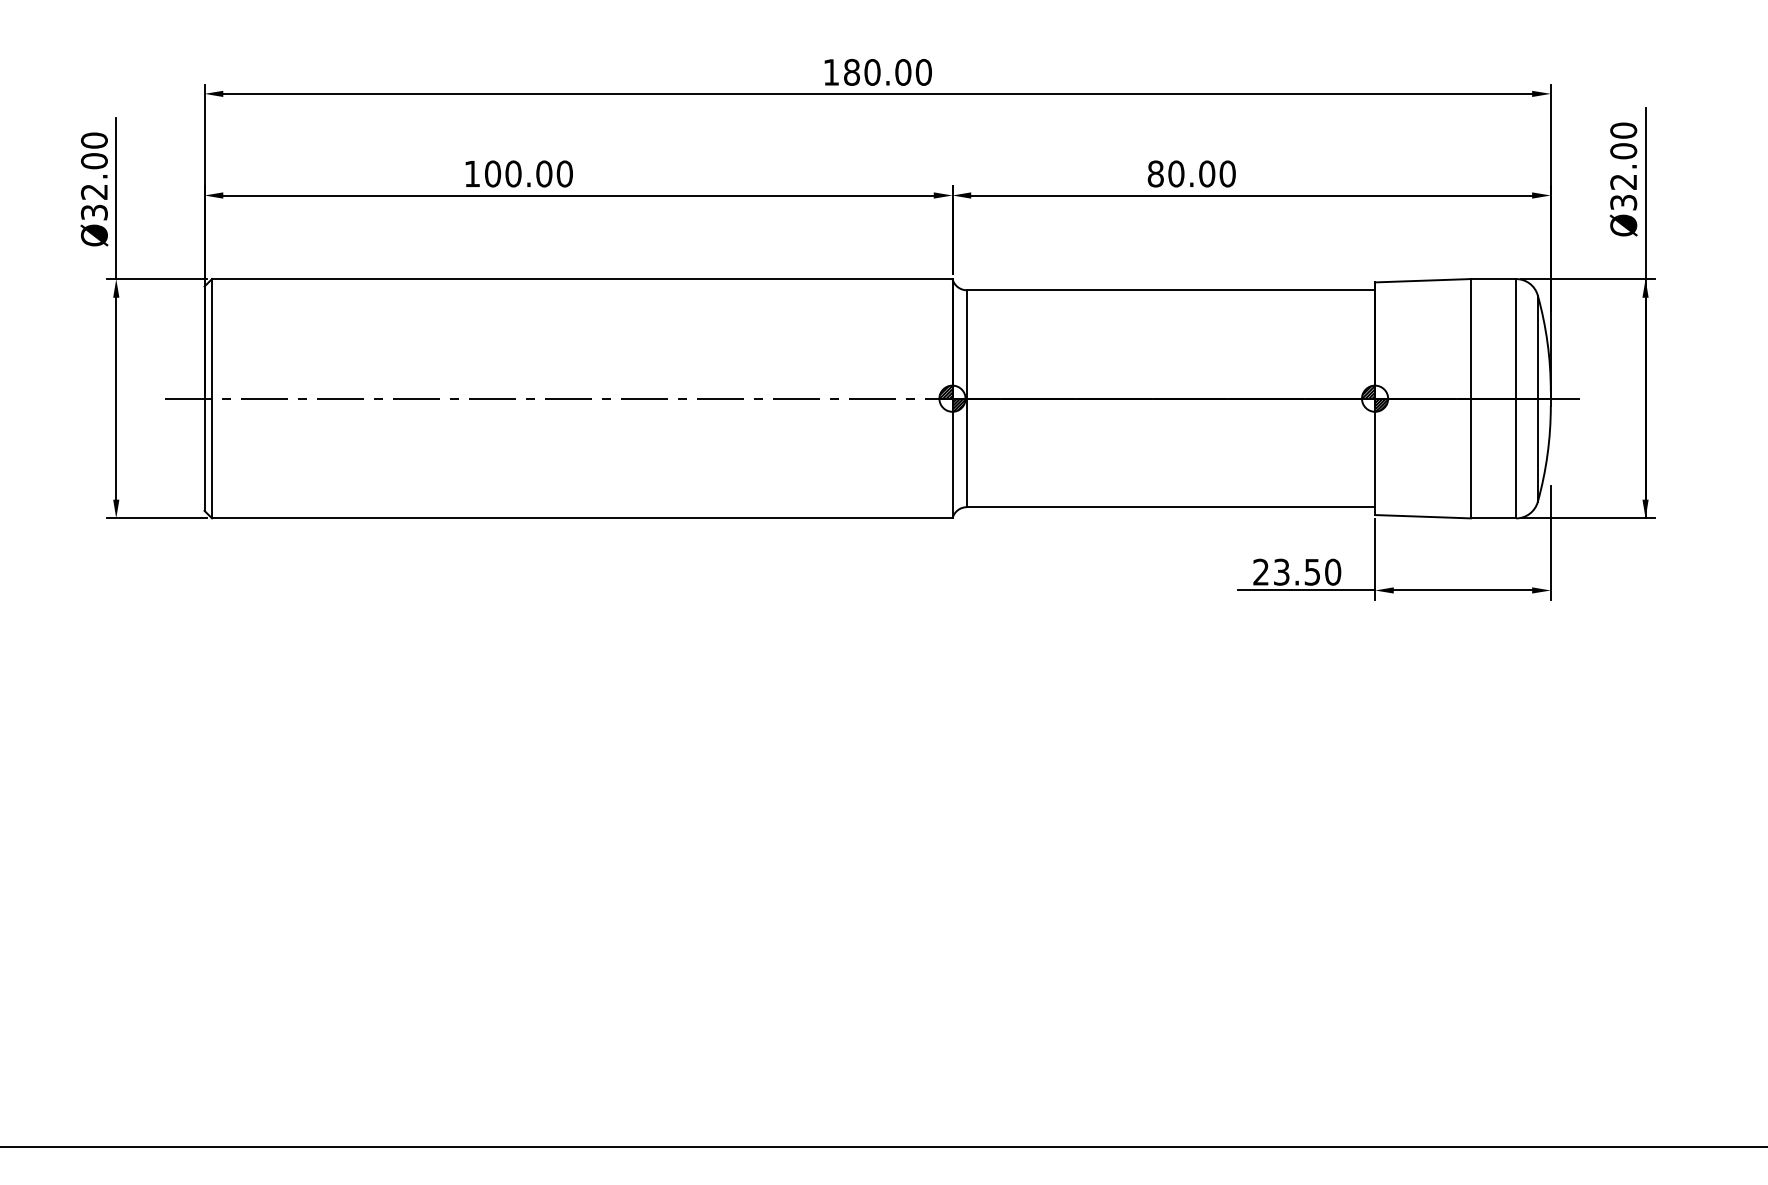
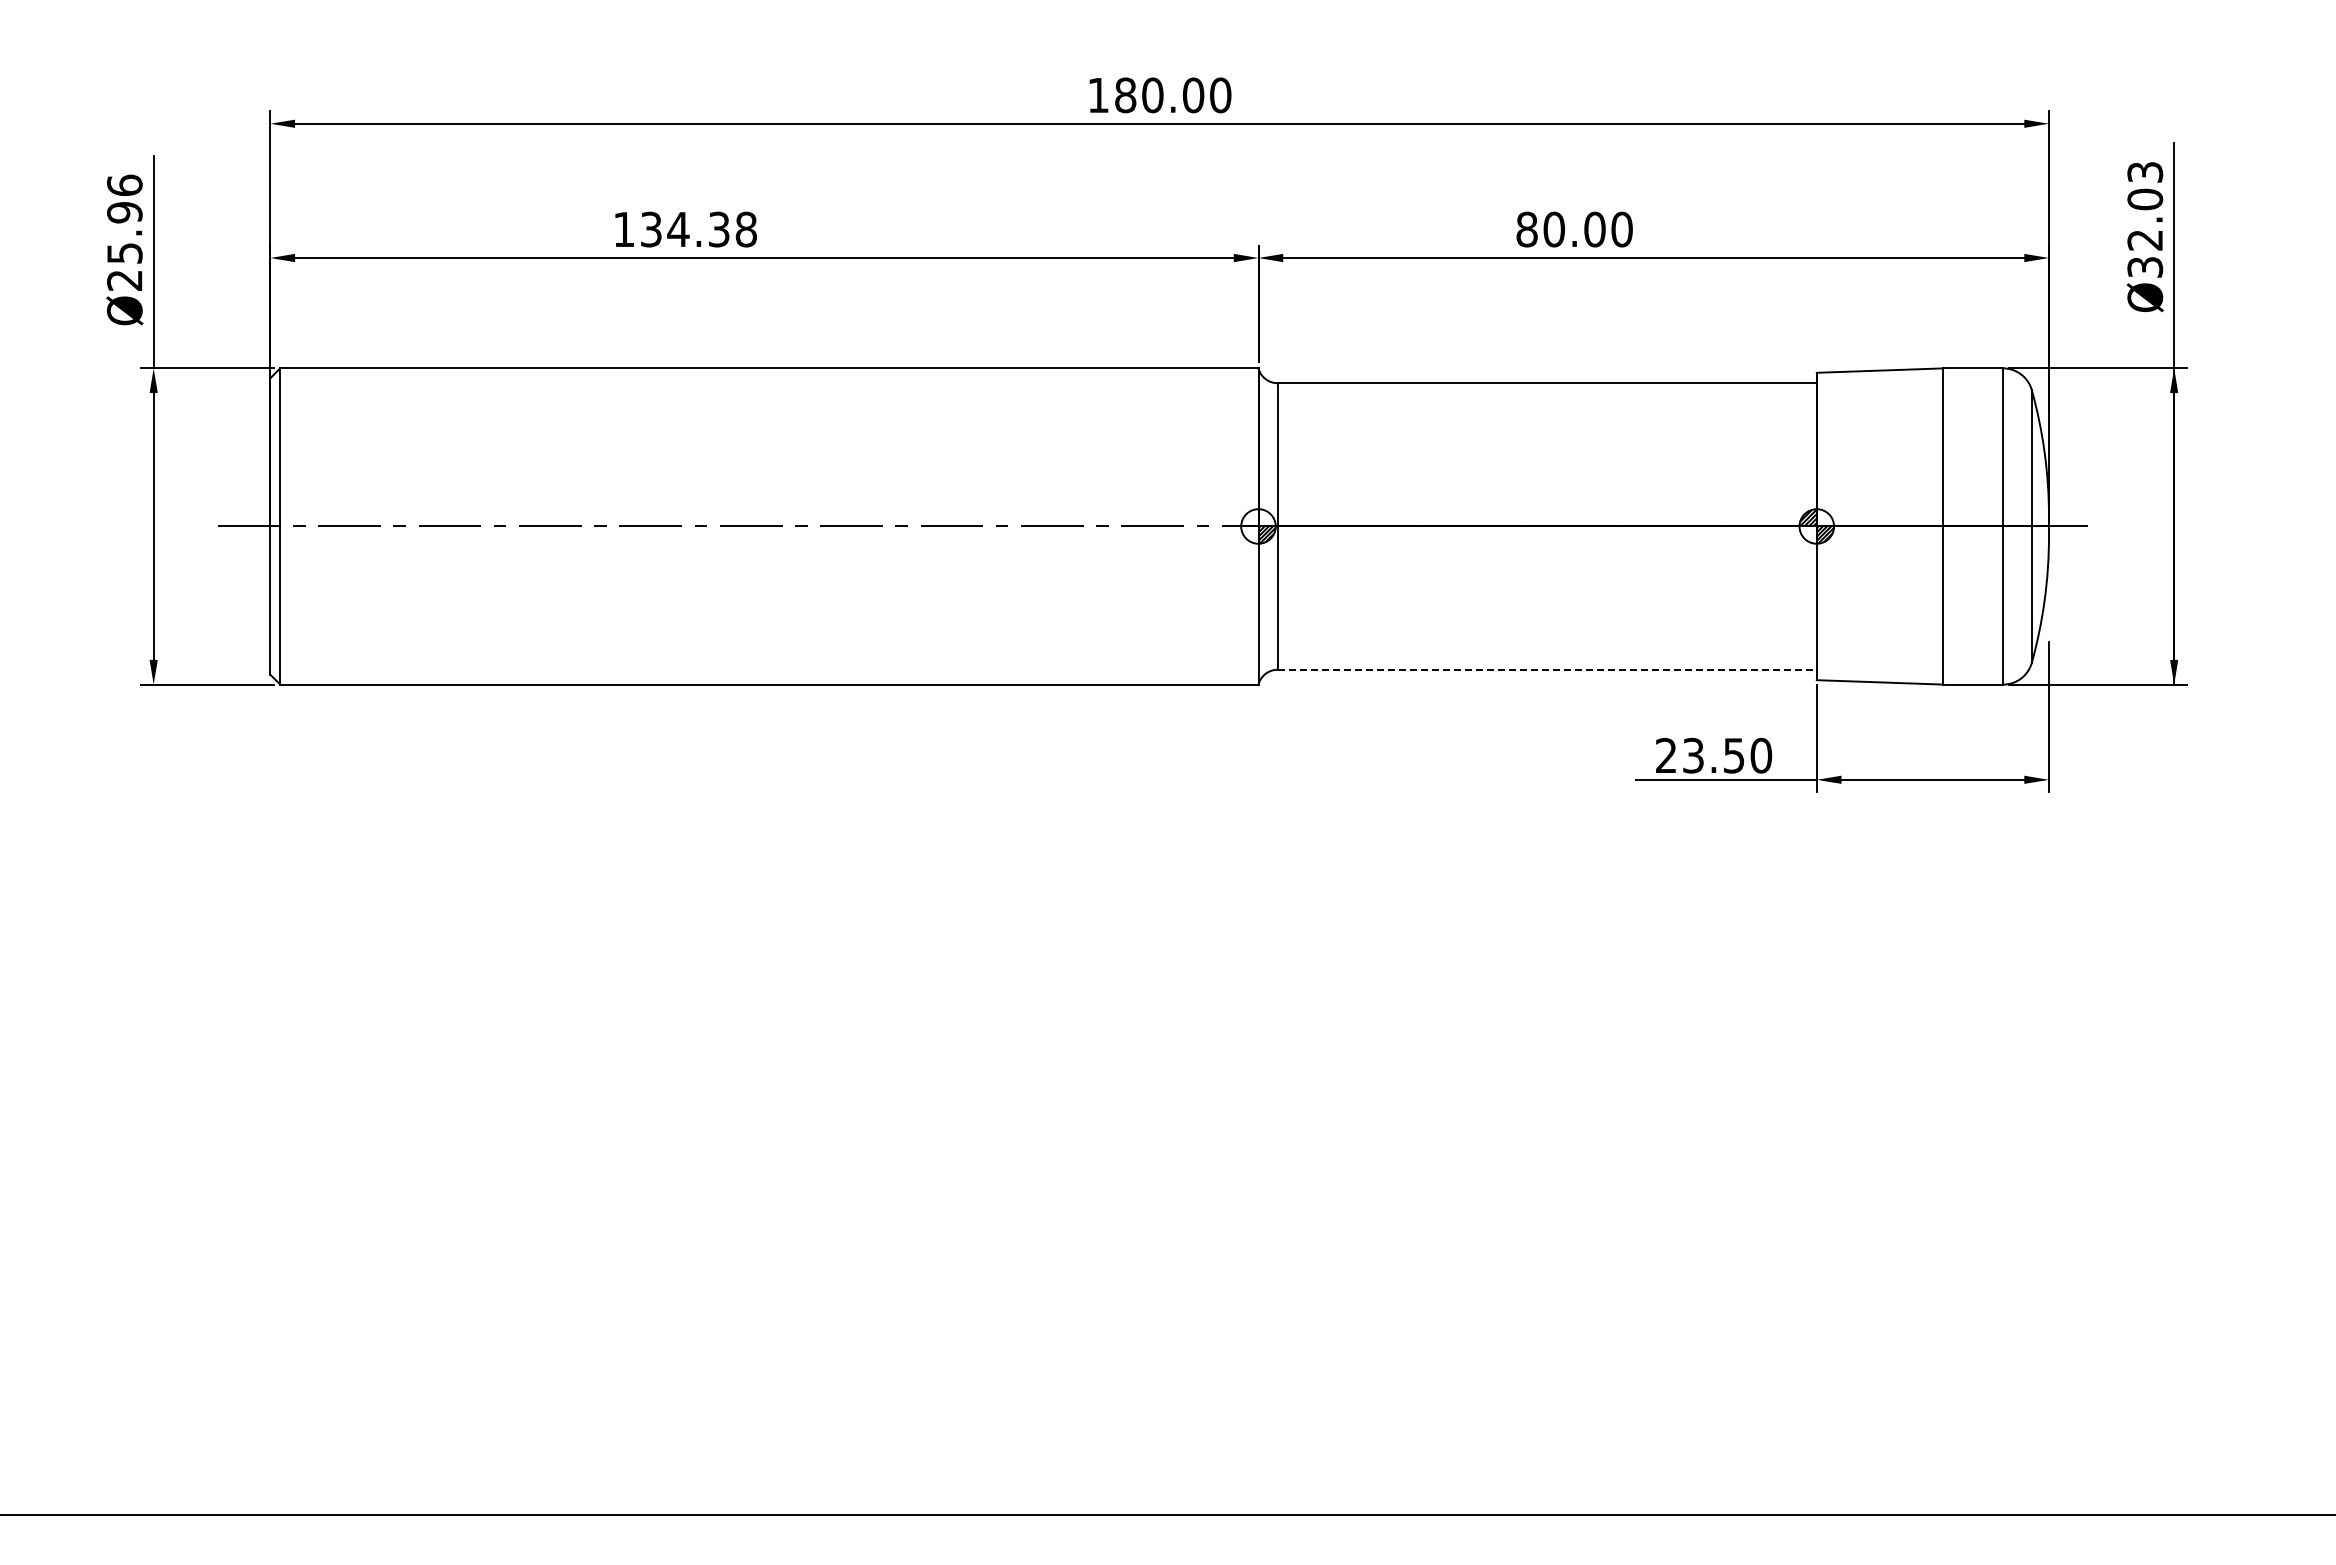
text: (1623, 130) -> (2145, 172), Ø32.00 -> Ø32.03
text: (528, 173) -> (698, 229), 100.00 -> 134.38
text: (94, 176) -> (124, 232), Ø32.00 -> Ø25.96
hatch: (945, 391) -> (1249, 517), removed
line: (1171, 506) -> (1547, 669), solid -> dashed

